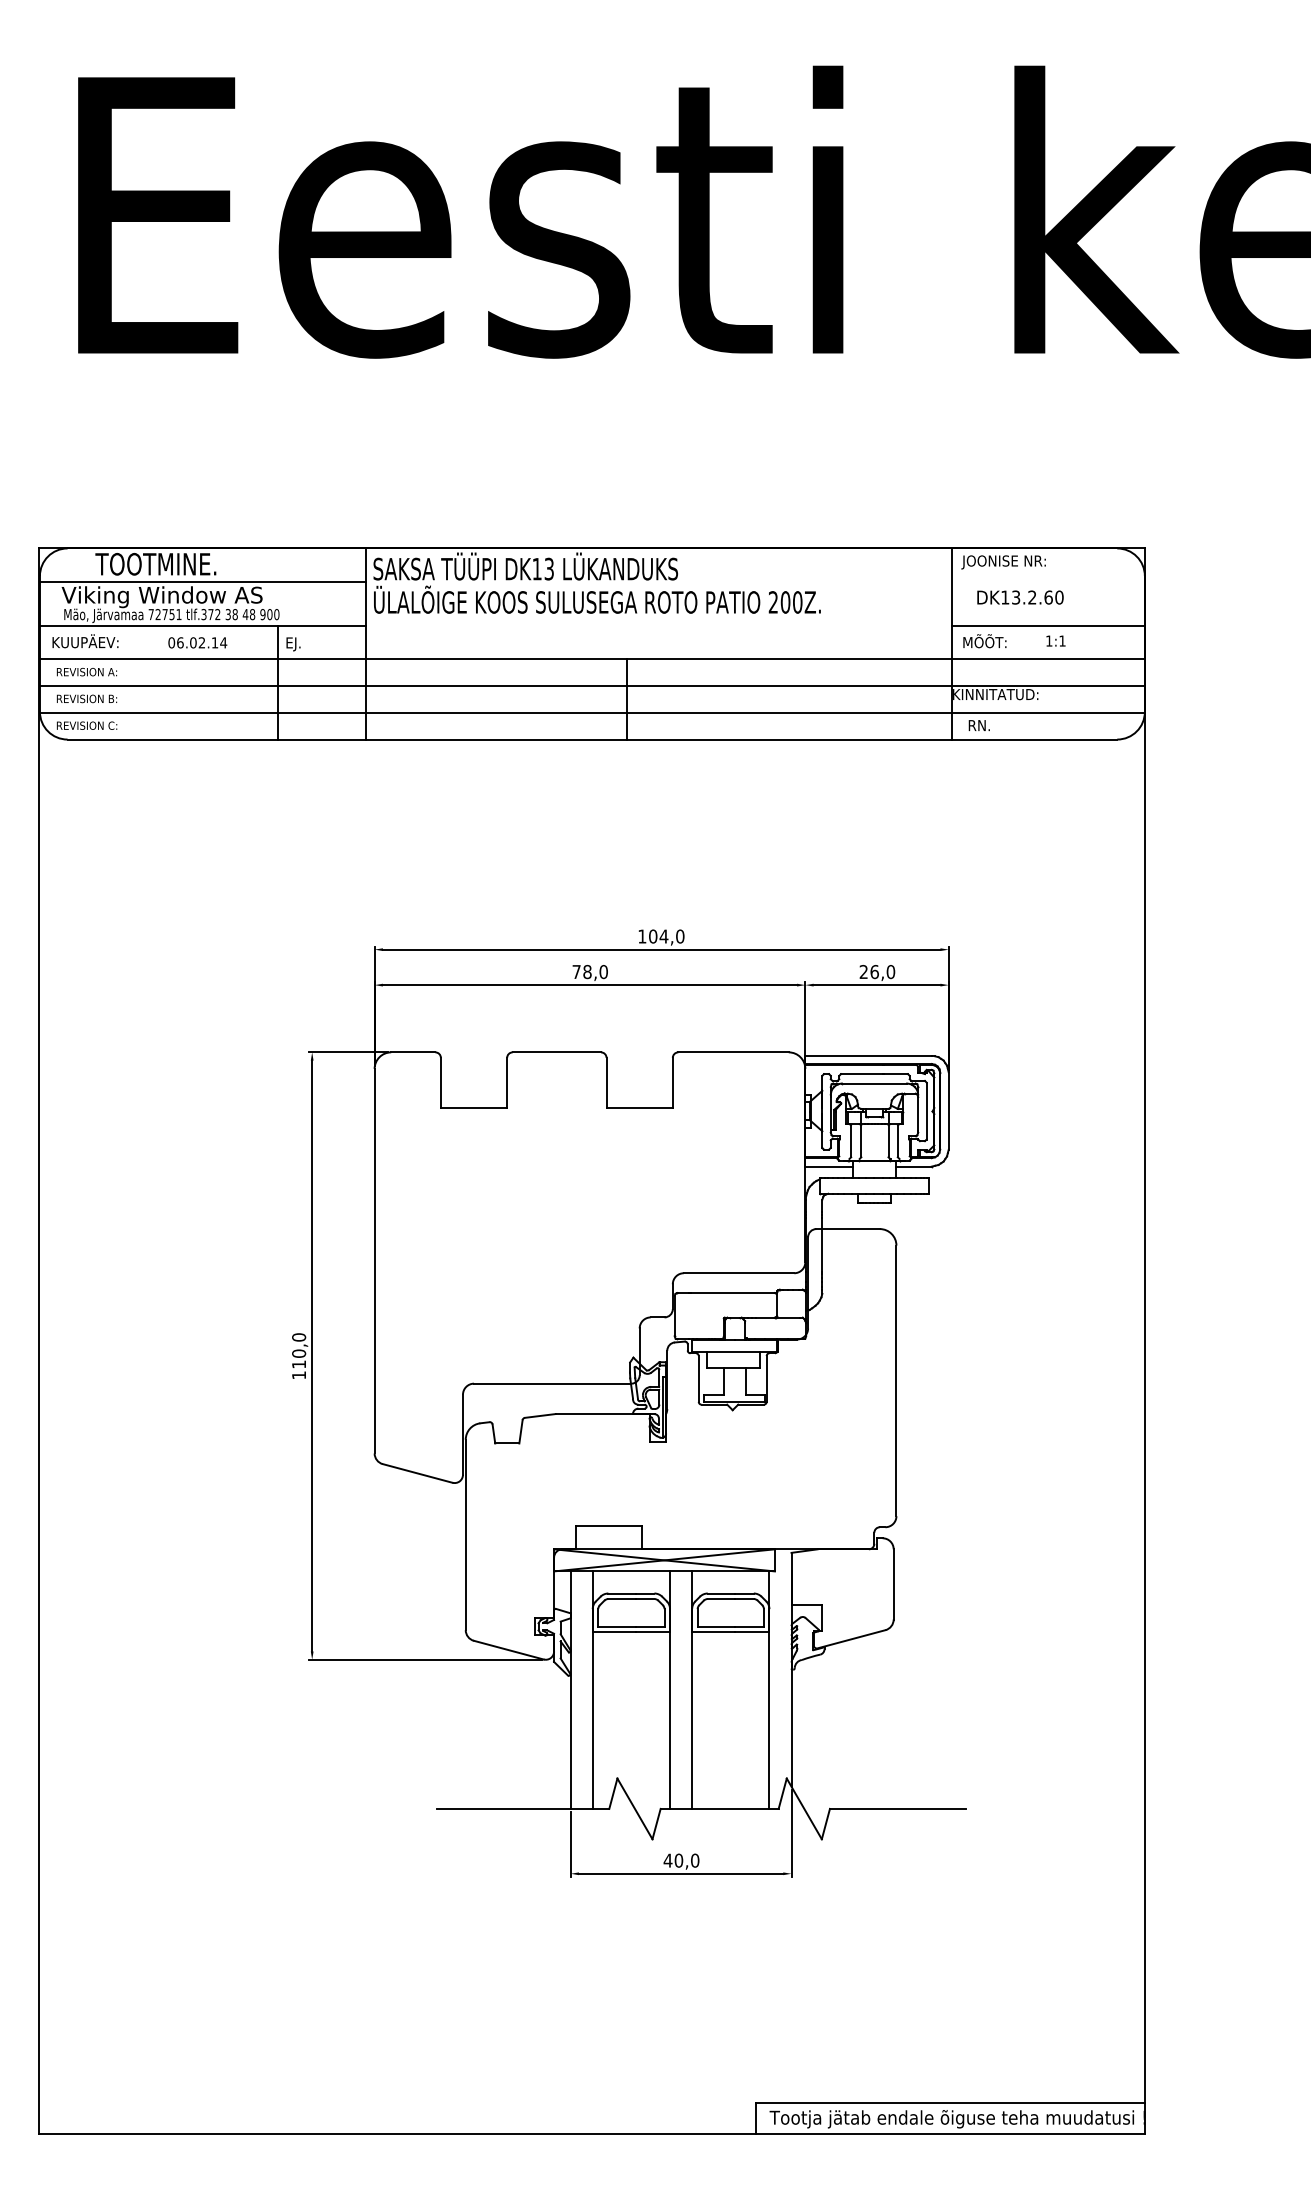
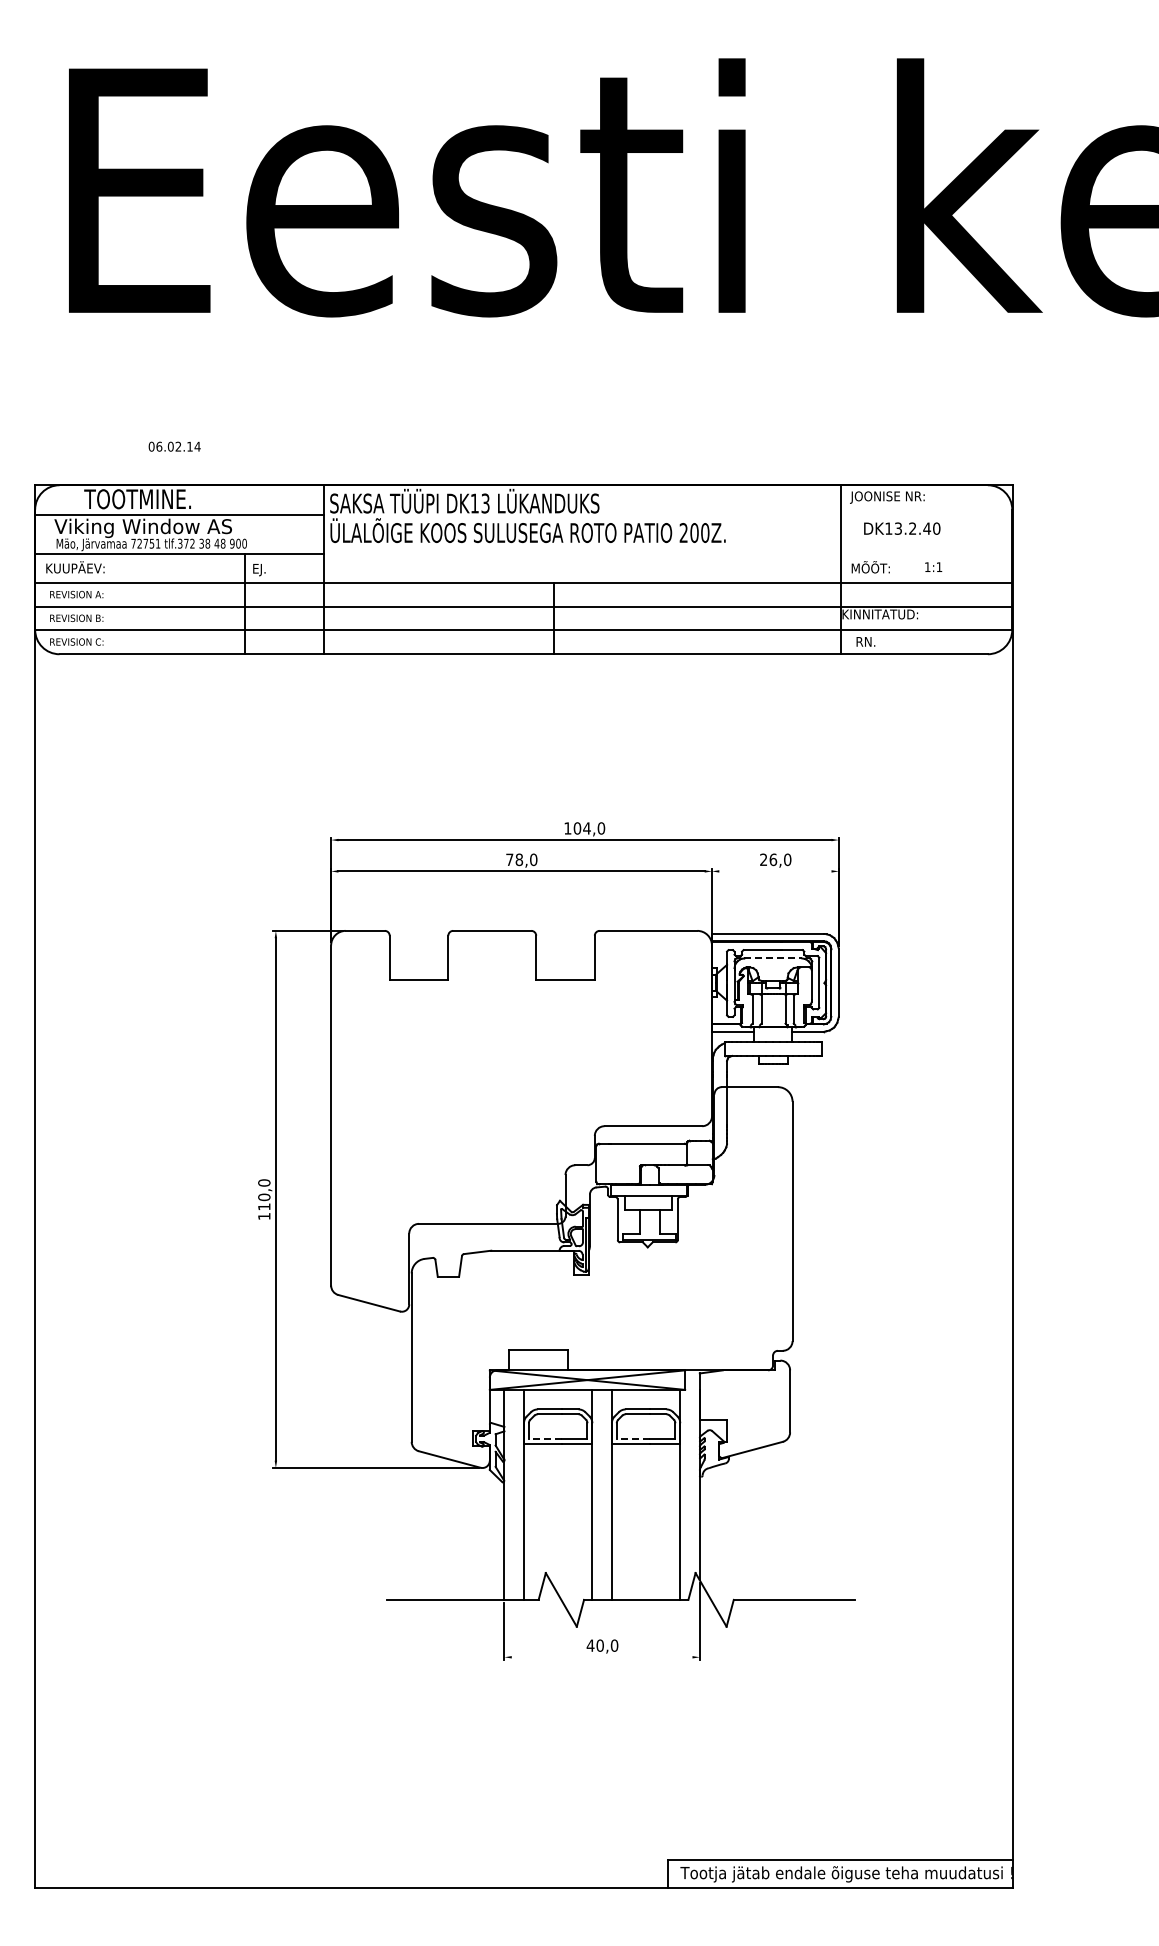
text: (1049, 597) -> (927, 528), DK13.2.60 -> DK13.2.40
line: (1047, 625) -> (926, 553), removed
text: (197, 642) -> (174, 446), moved
line: (877, 985) -> (775, 871), removed
line: (874, 1083) -> (773, 958), solid -> dashed
line: (615, 1626) -> (544, 1438), solid -> dashed
line: (715, 1626) -> (632, 1438), solid -> dashed
line: (680, 1874) -> (601, 1657), removed

